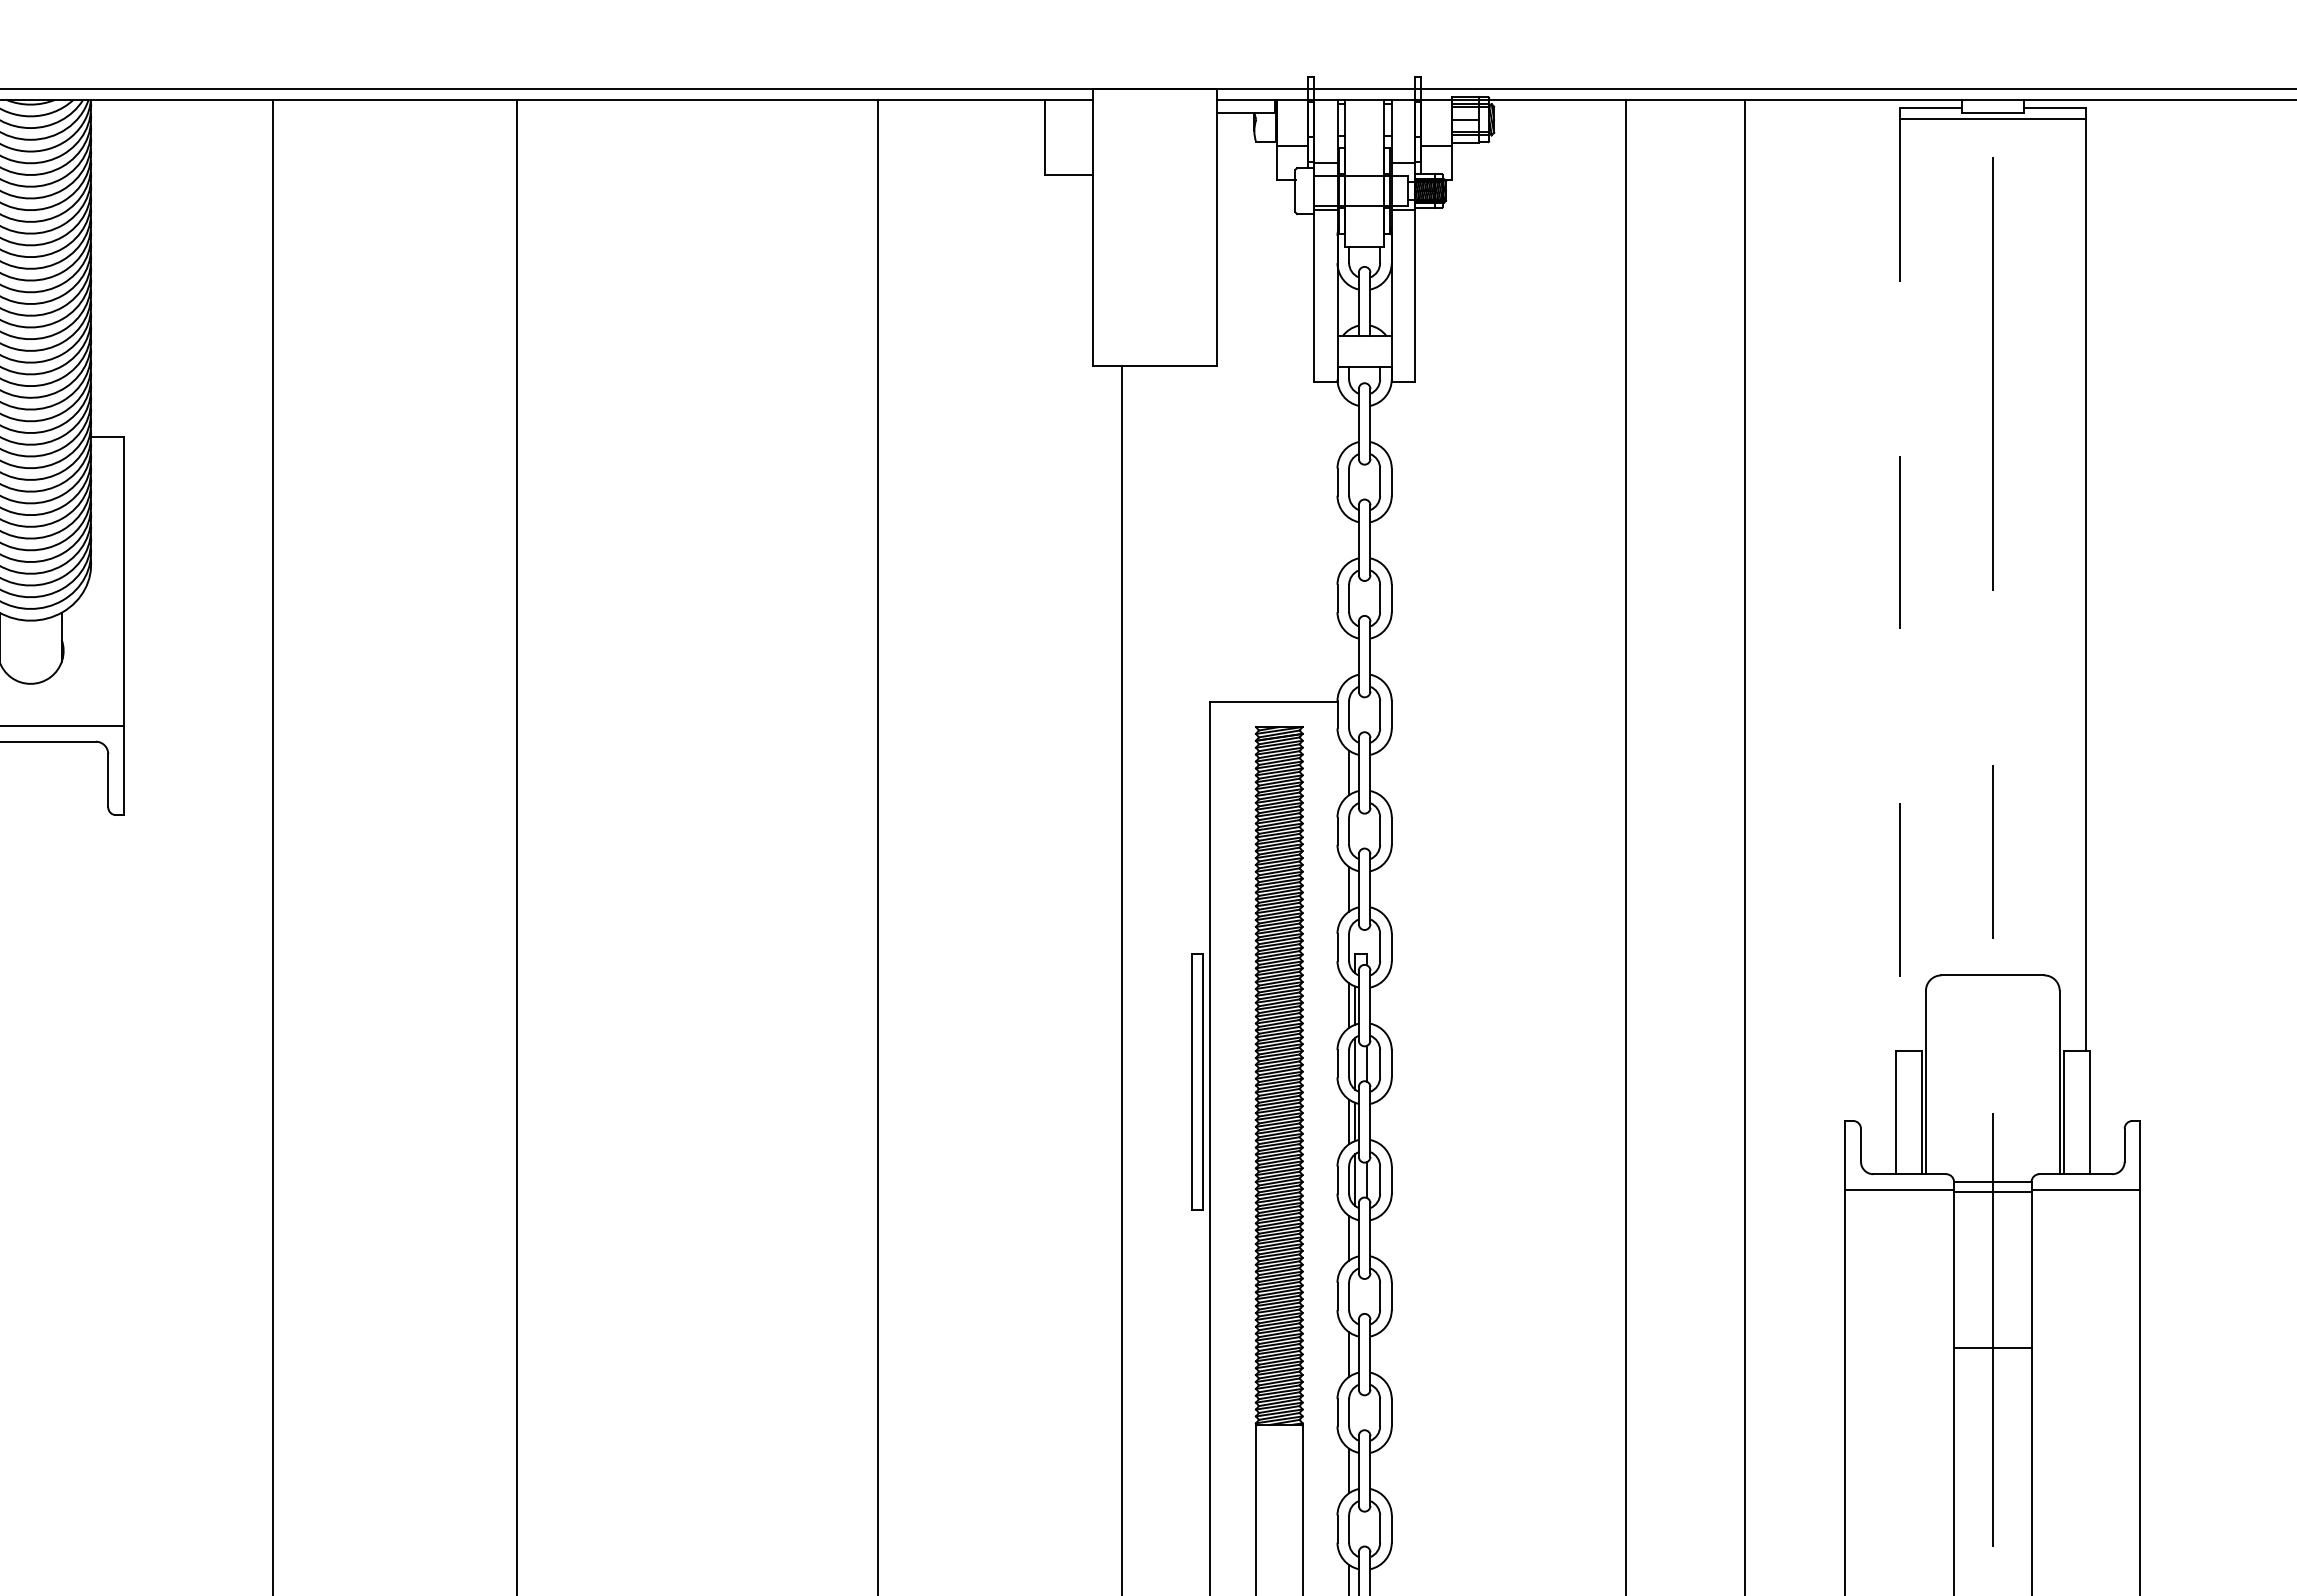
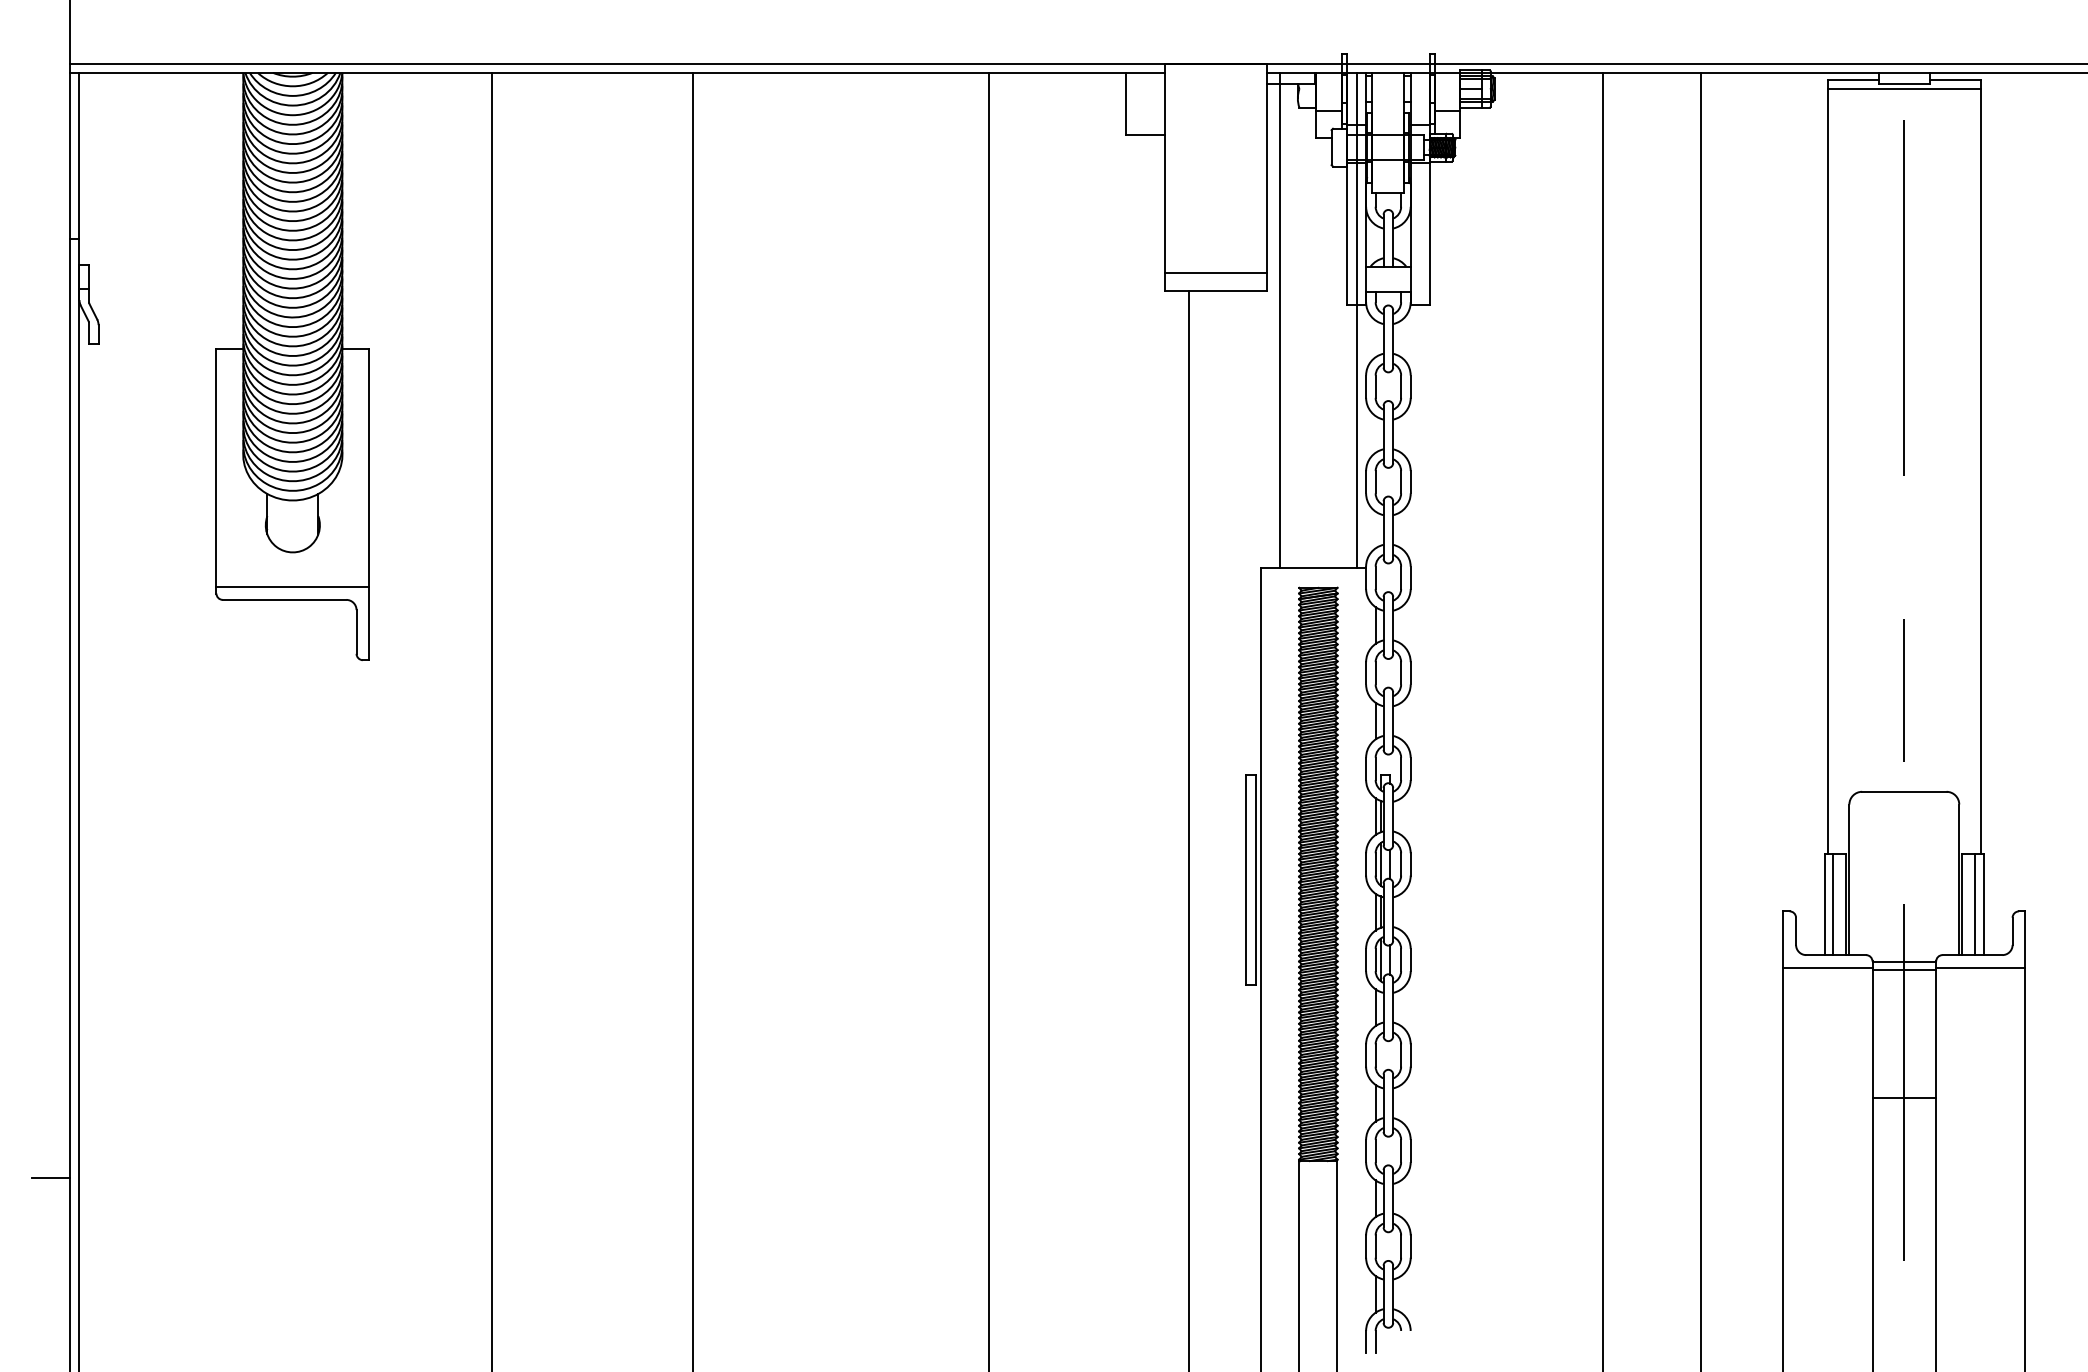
line: (1155, 344) -> (1216, 273), added
line: (1233, 400) -> (1280, 319), added
line: (1325, 400) -> (1356, 319), added
line: (1899, 580) -> (1827, 467), dashed -> solid
line: (1906, 1112) -> (1833, 904), added
line: (2079, 1112) -> (1975, 904), added

